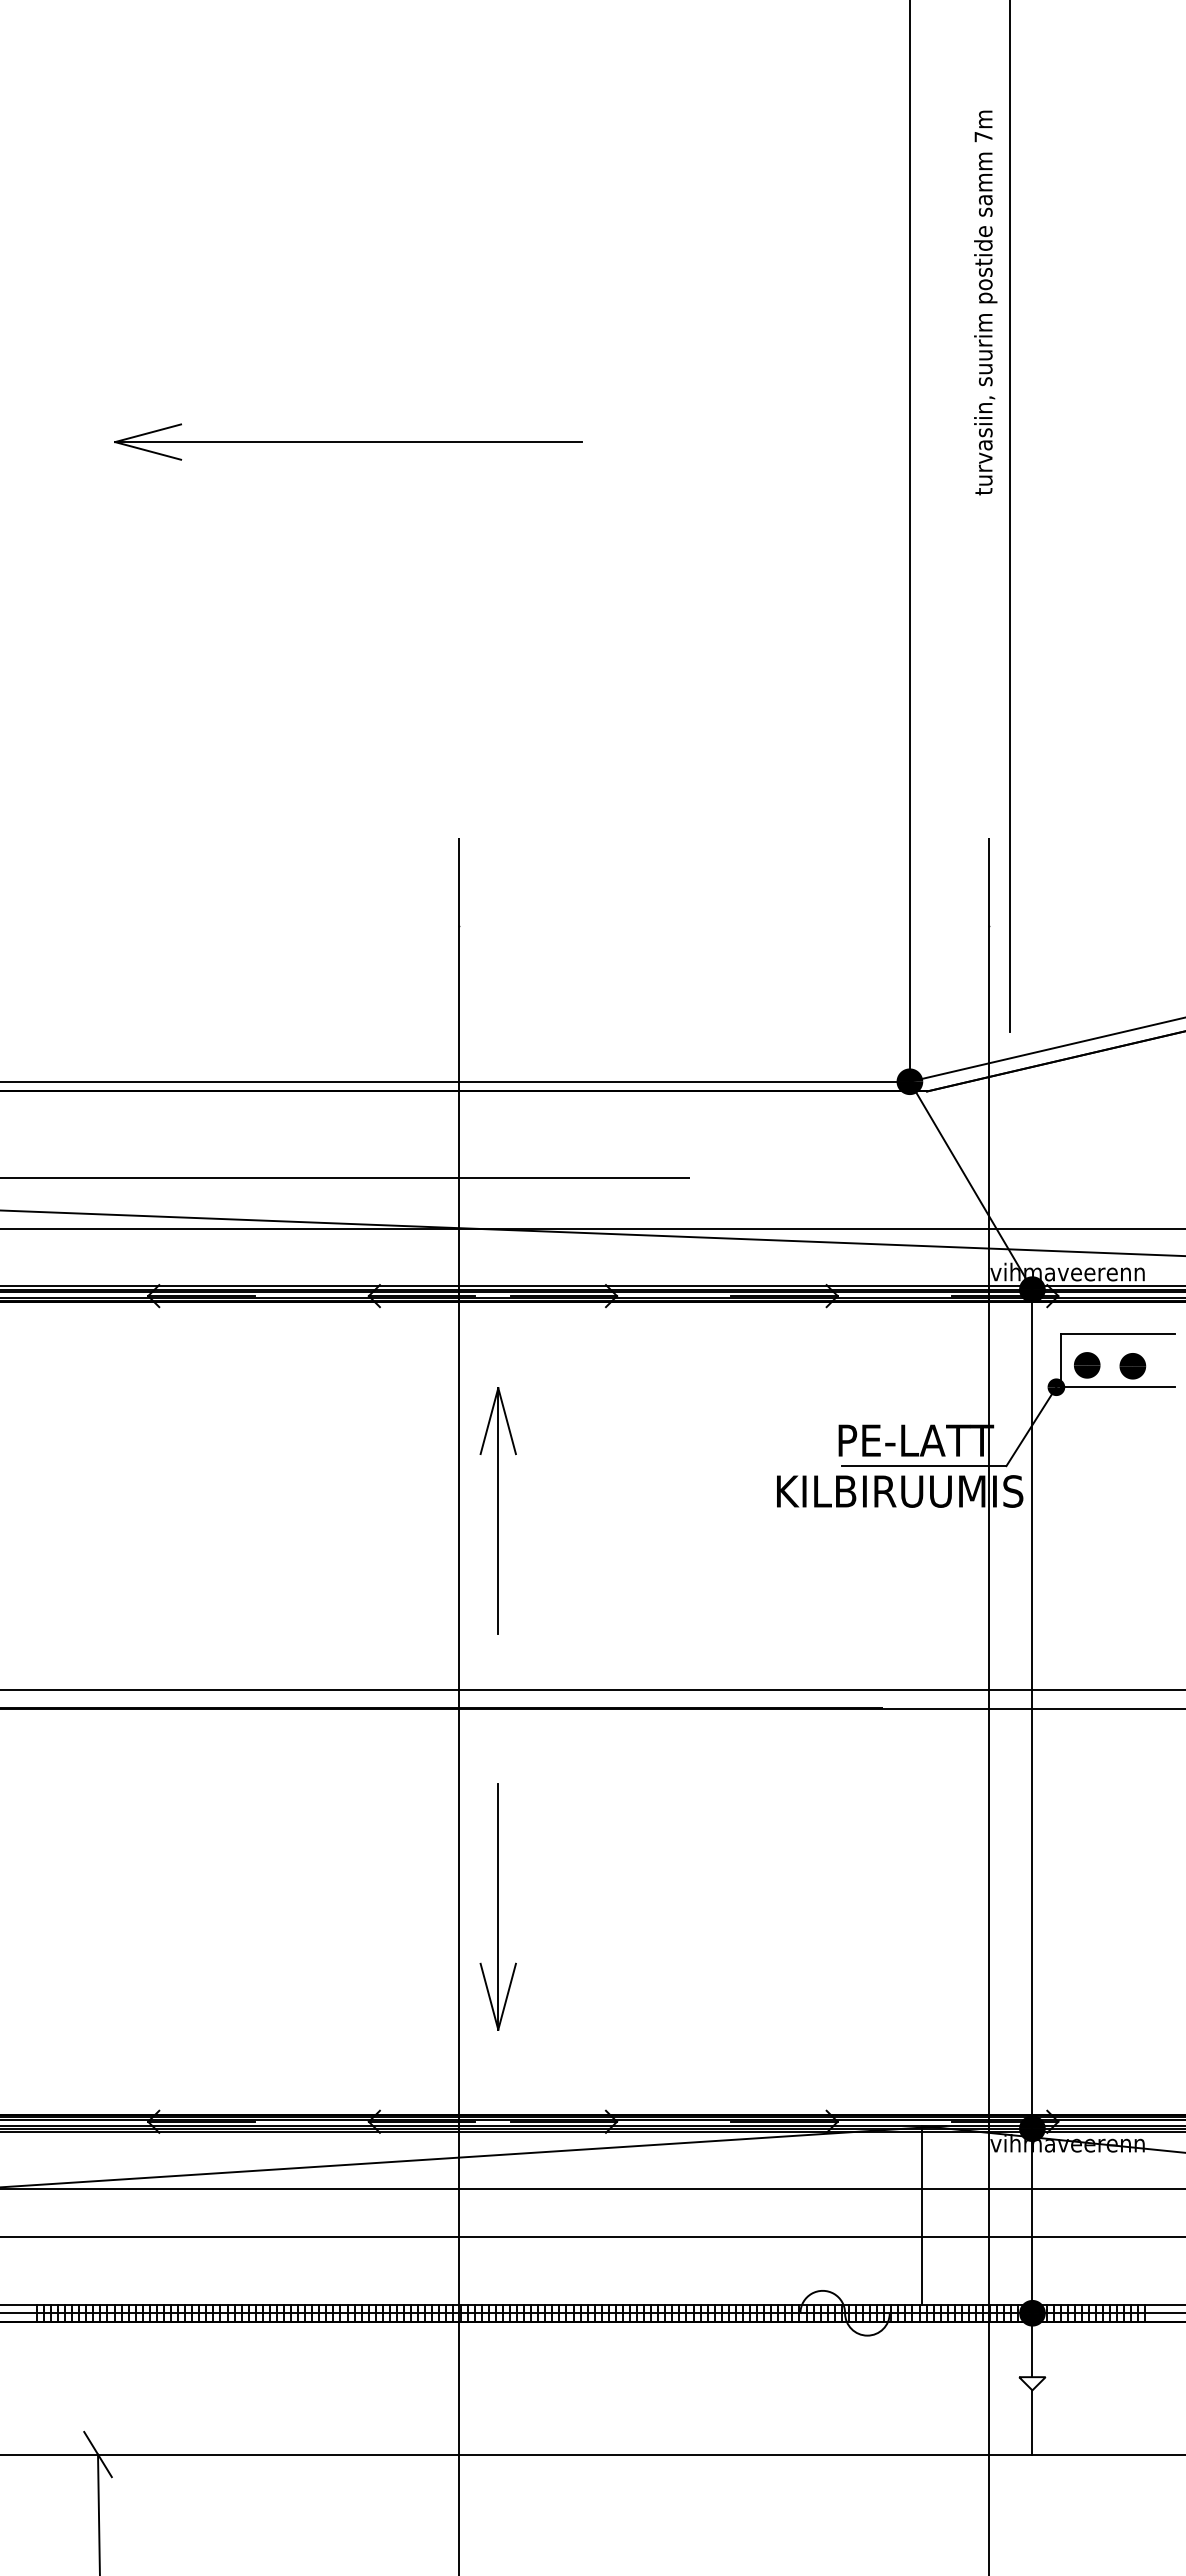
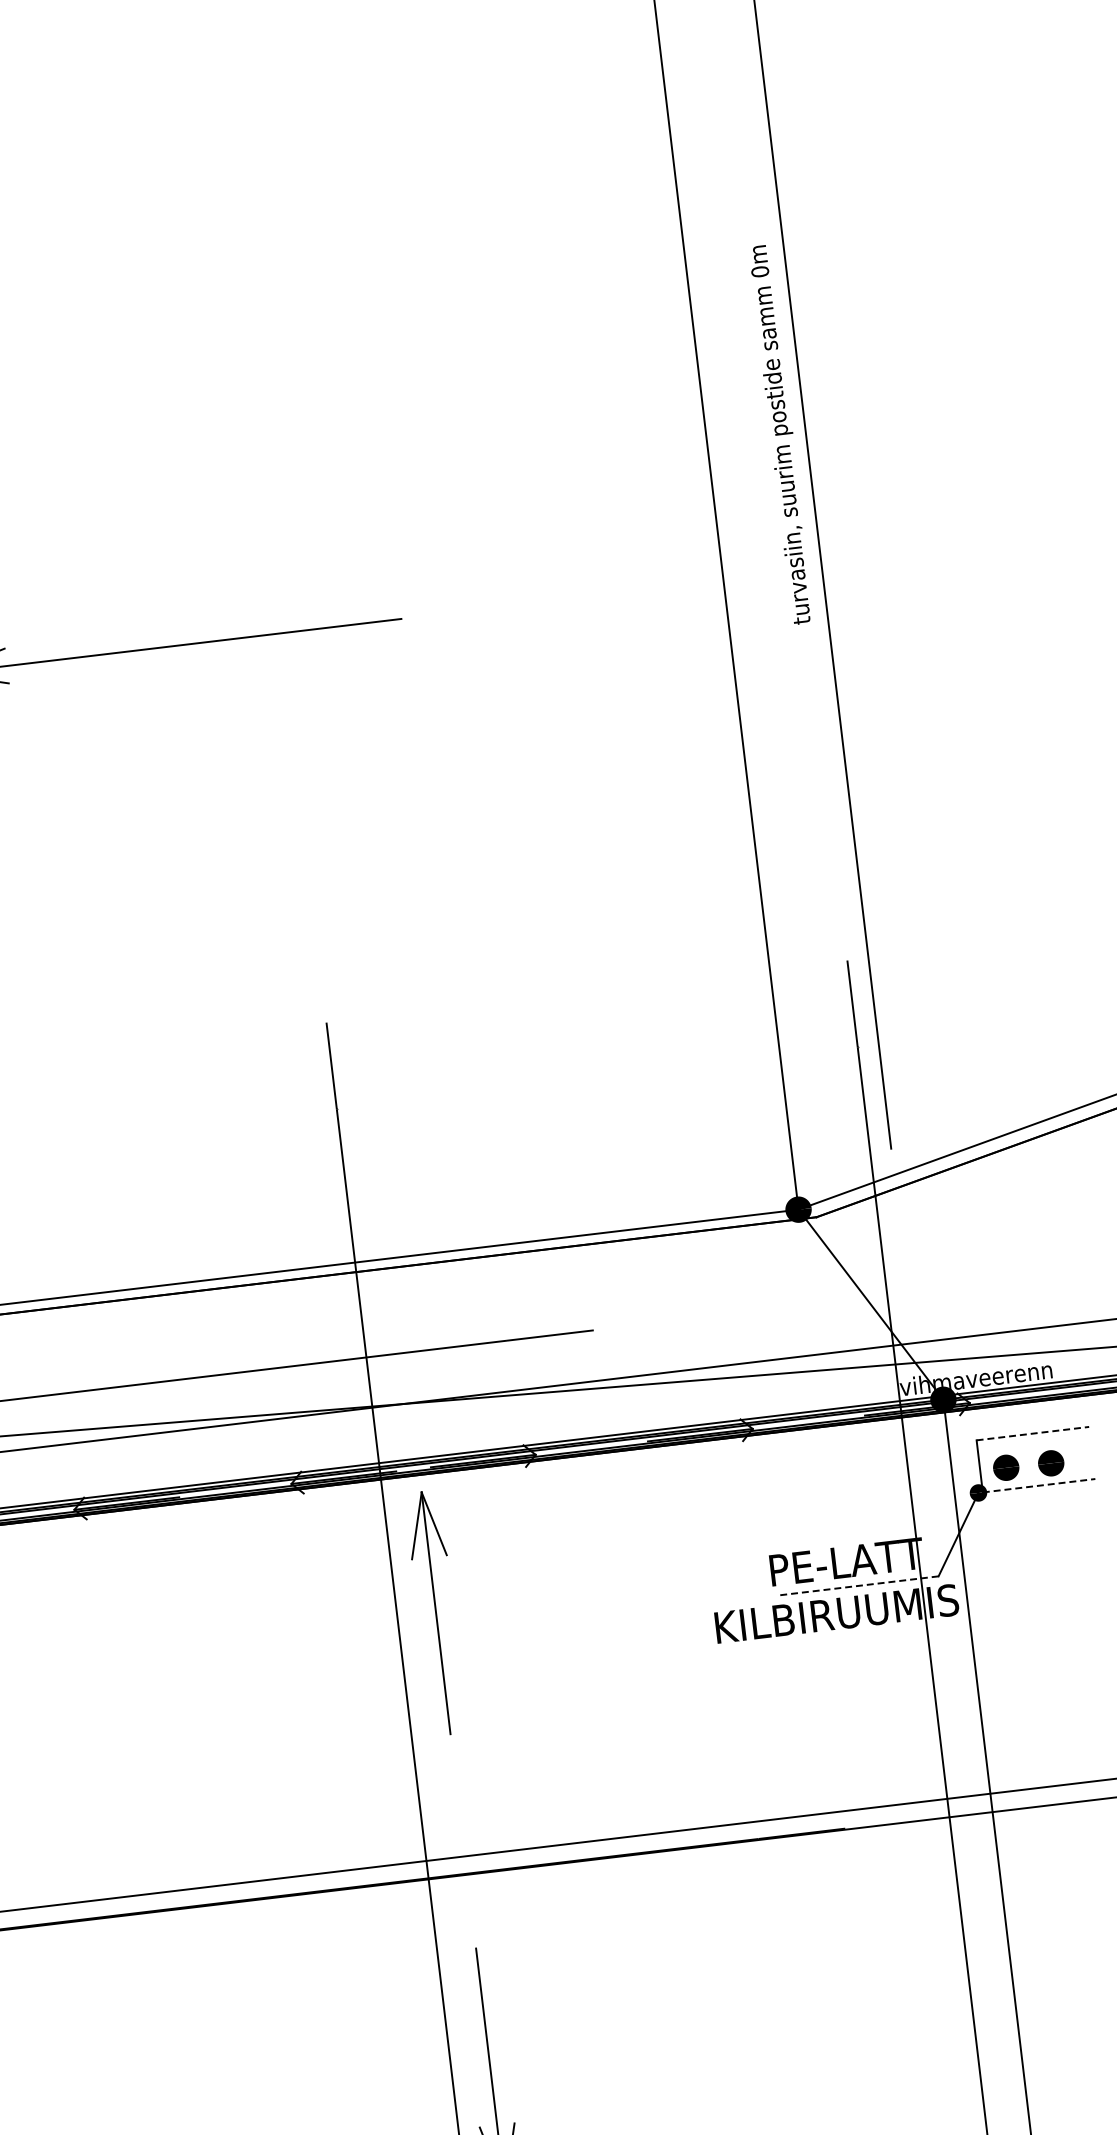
text: (983, 136) -> (760, 271), 7m -> 0m
line: (1118, 1334) -> (1033, 1433), solid -> dashed
line: (1118, 1387) -> (1039, 1485), solid -> dashed
line: (923, 1466) -> (857, 1586), solid -> dashed
part: (497, 1510) -> (435, 1612), moved

